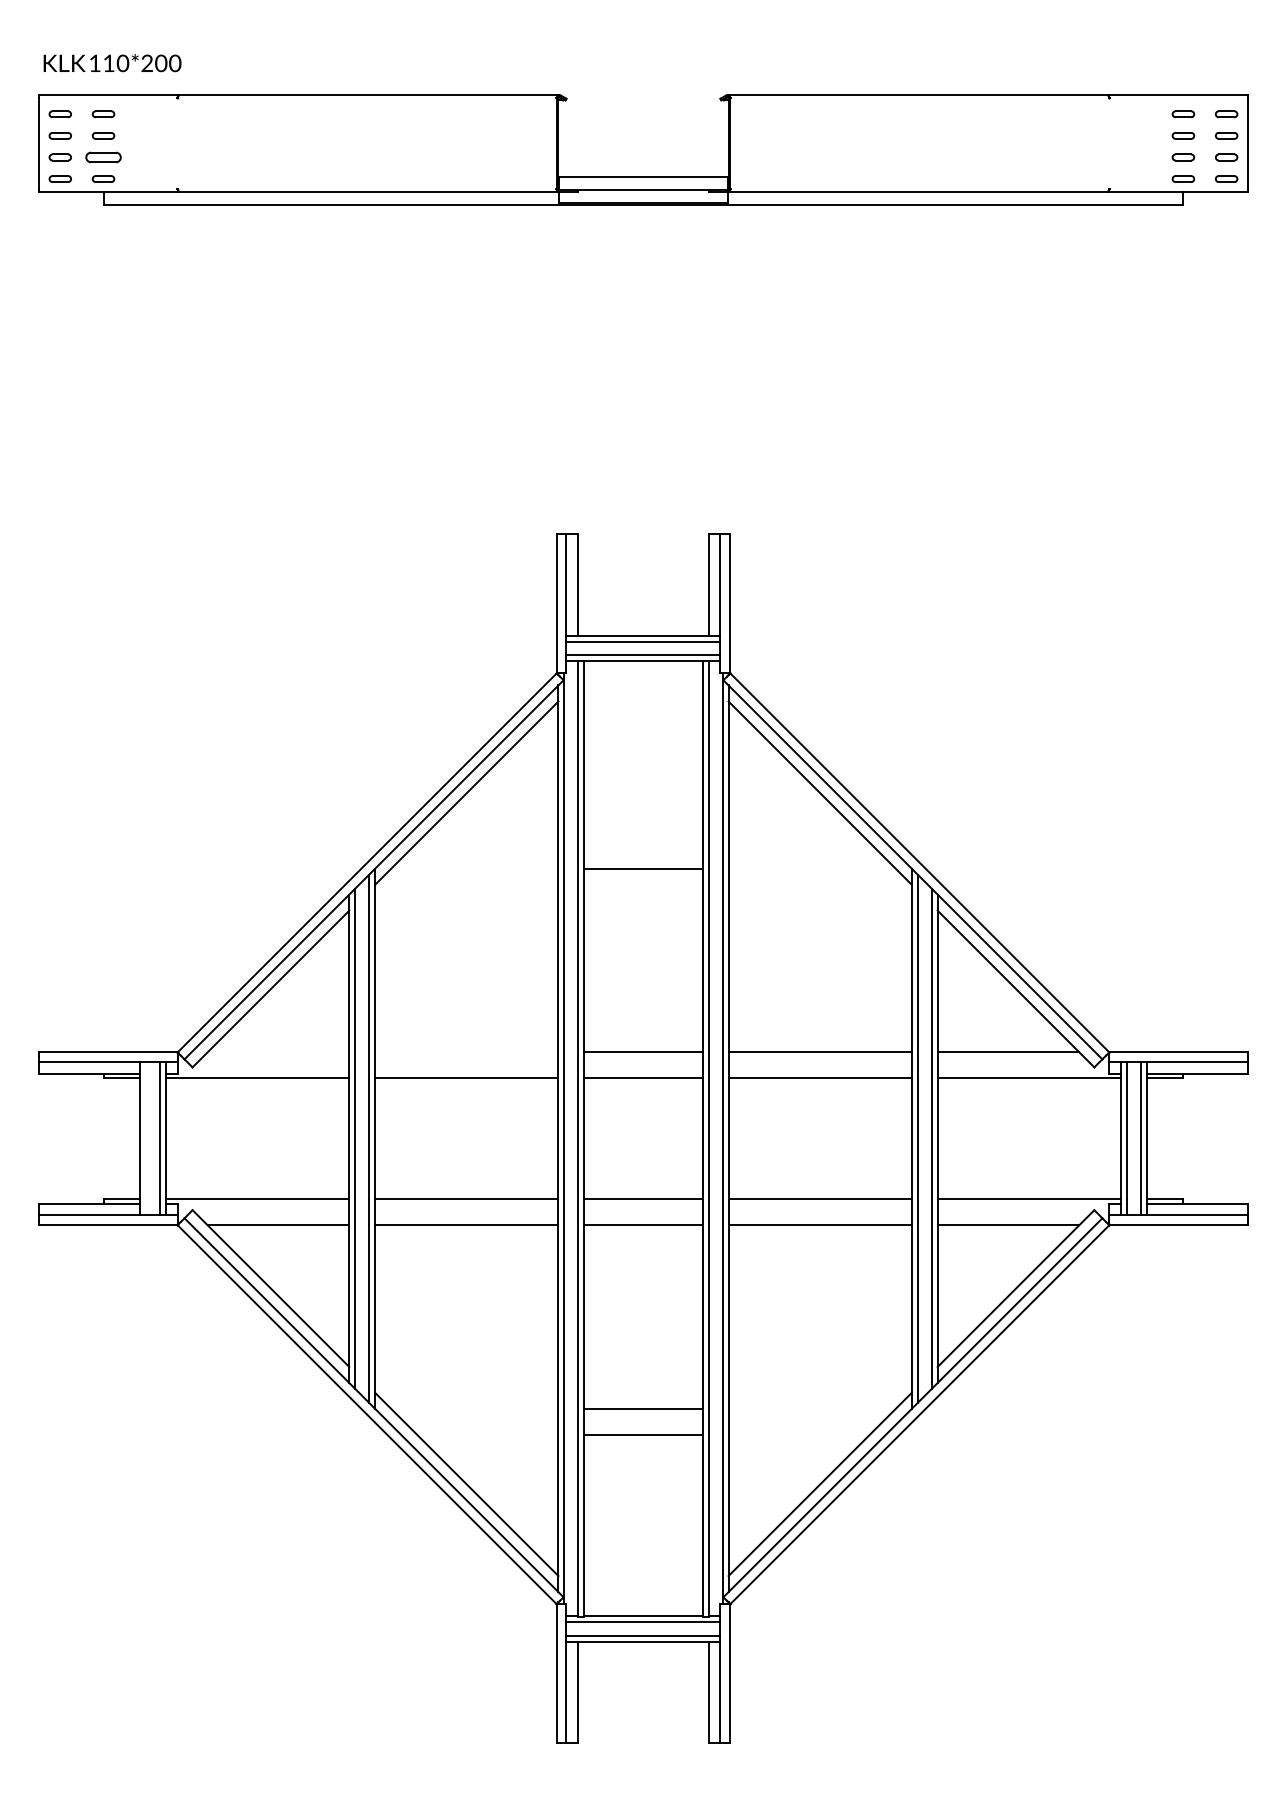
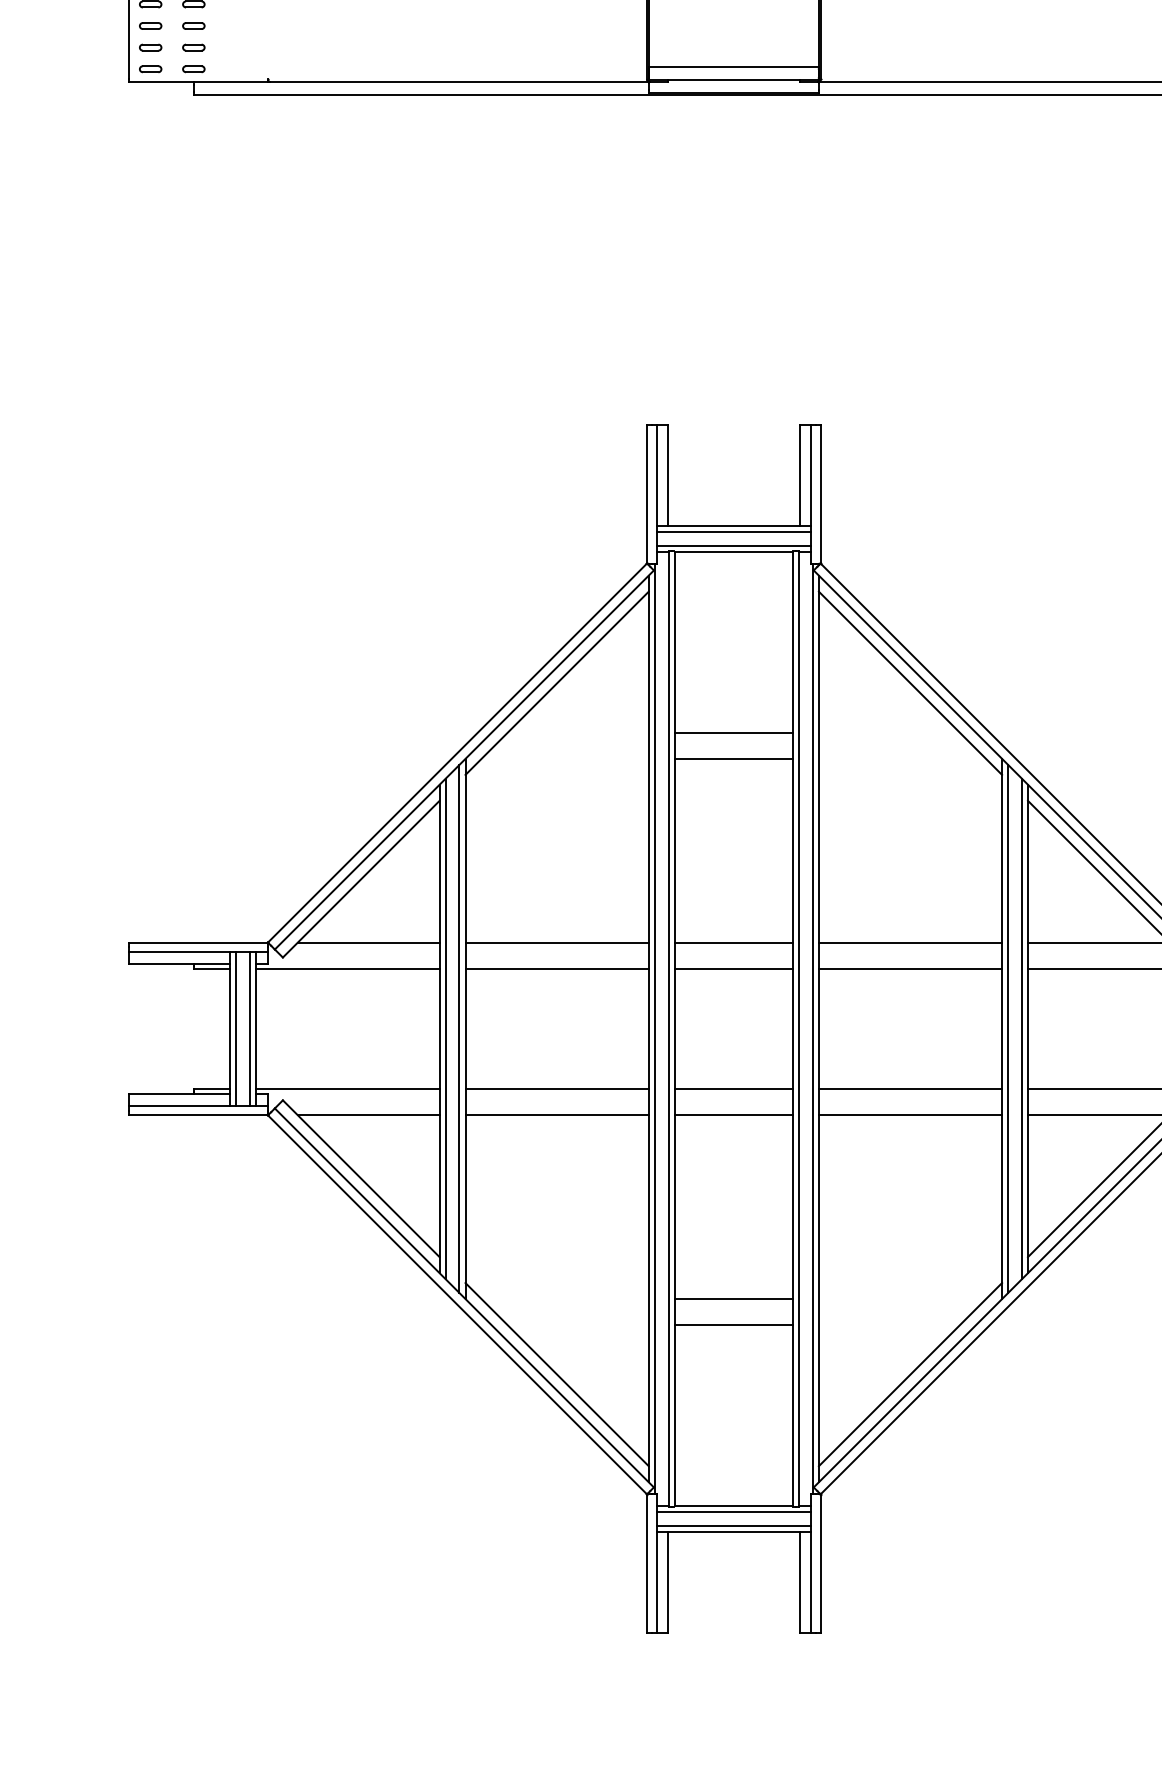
part: (103, 157) -> (193, 47), size x0.62
line: (643, 842) -> (733, 732), added
line: (278, 1052) -> (368, 942), added
line: (466, 1052) -> (556, 942), added
line: (145, 1138) -> (235, 1028), added

